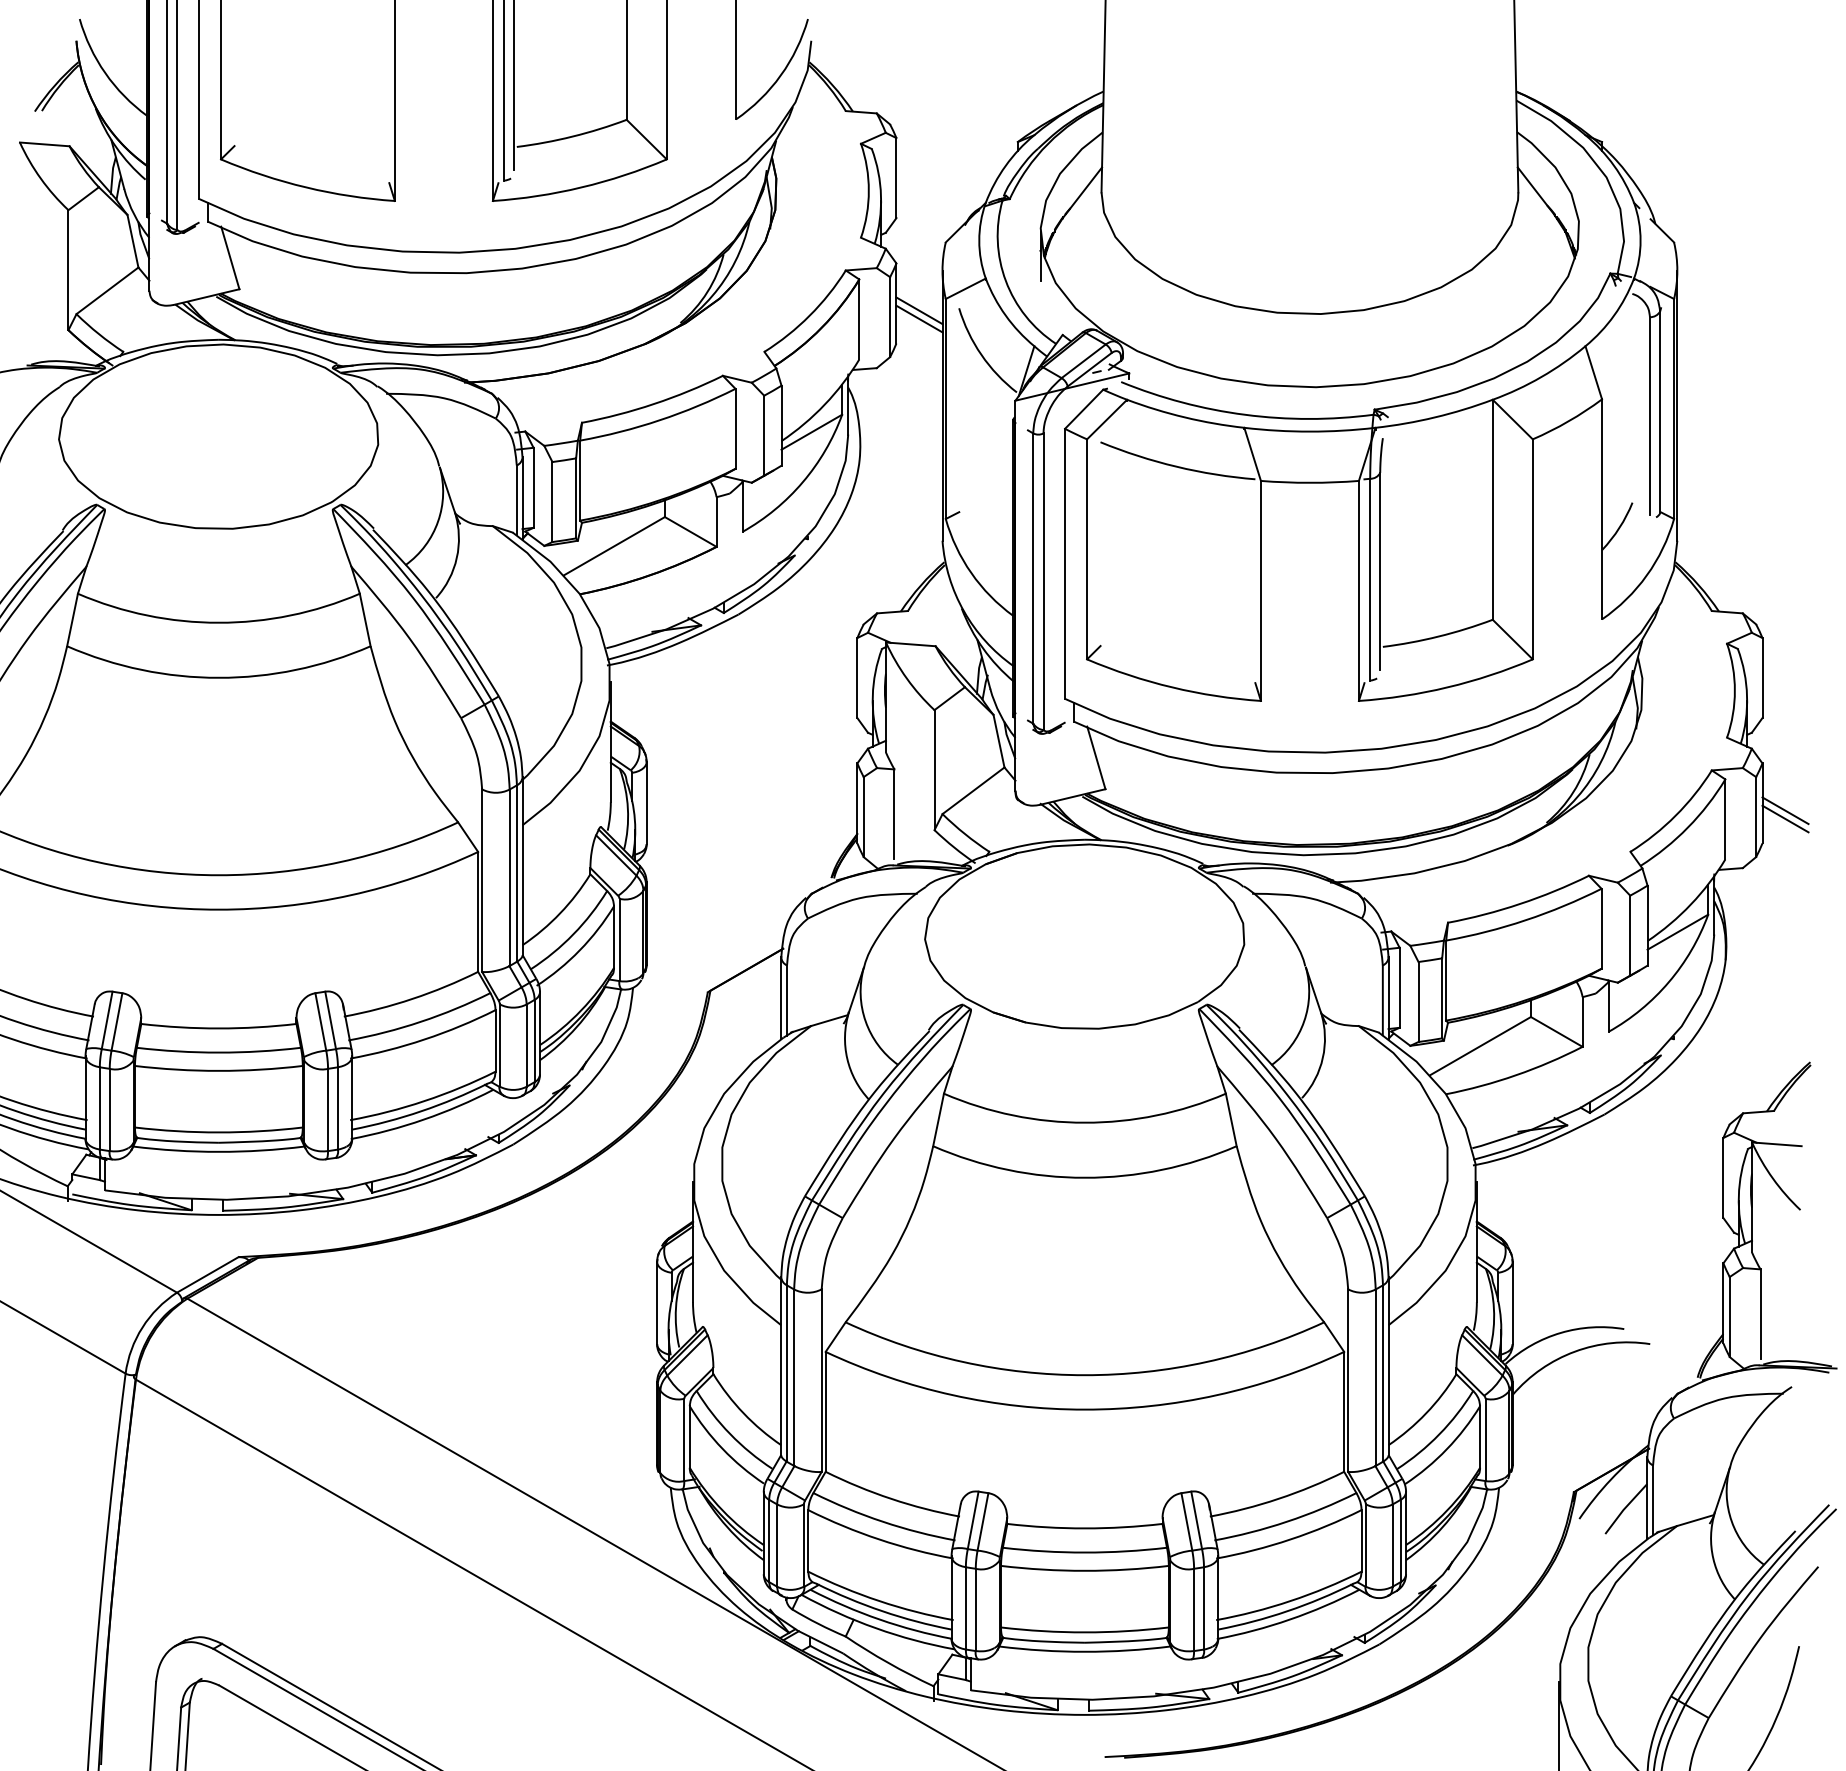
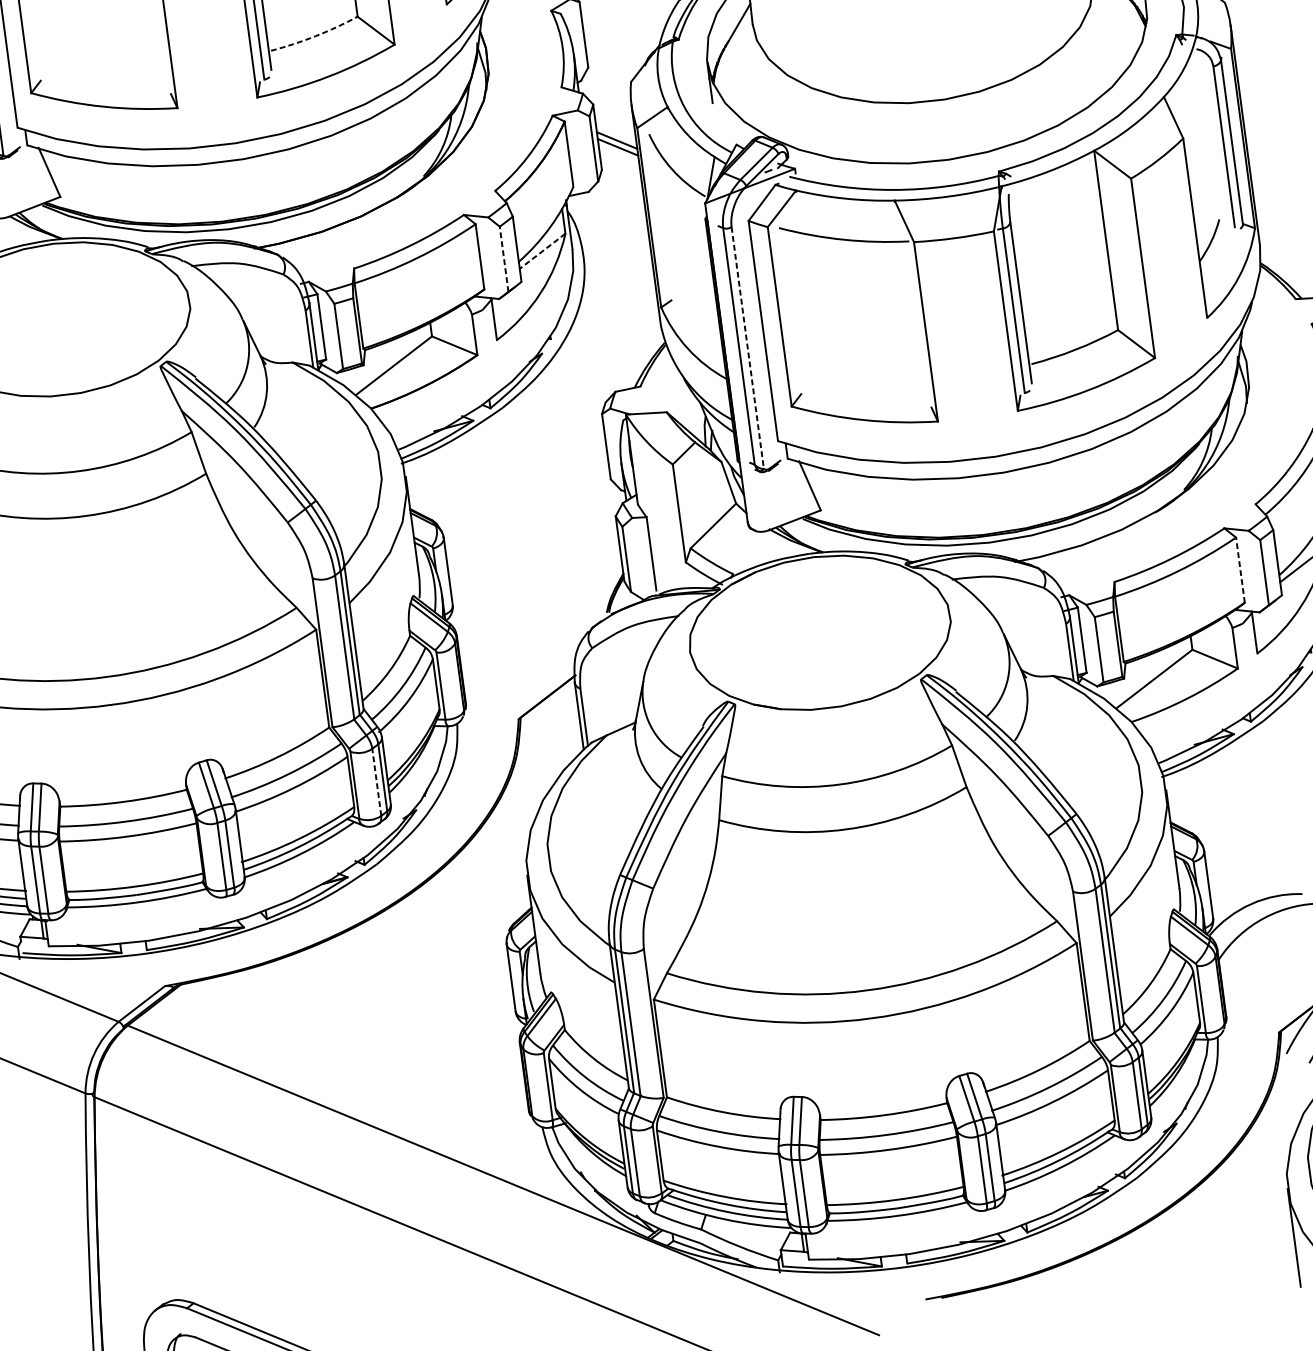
arc: (572, 136) -> (315, 36), solid -> dashed
line: (811, 432) -> (542, 251), solid -> dashed
line: (764, 435) -> (504, 259), solid -> dashed
line: (1043, 582) -> (747, 348), solid -> dashed
line: (1601, 928) -> (1240, 569), solid -> dashed
line: (526, 1045) -> (376, 782), solid -> dashed

